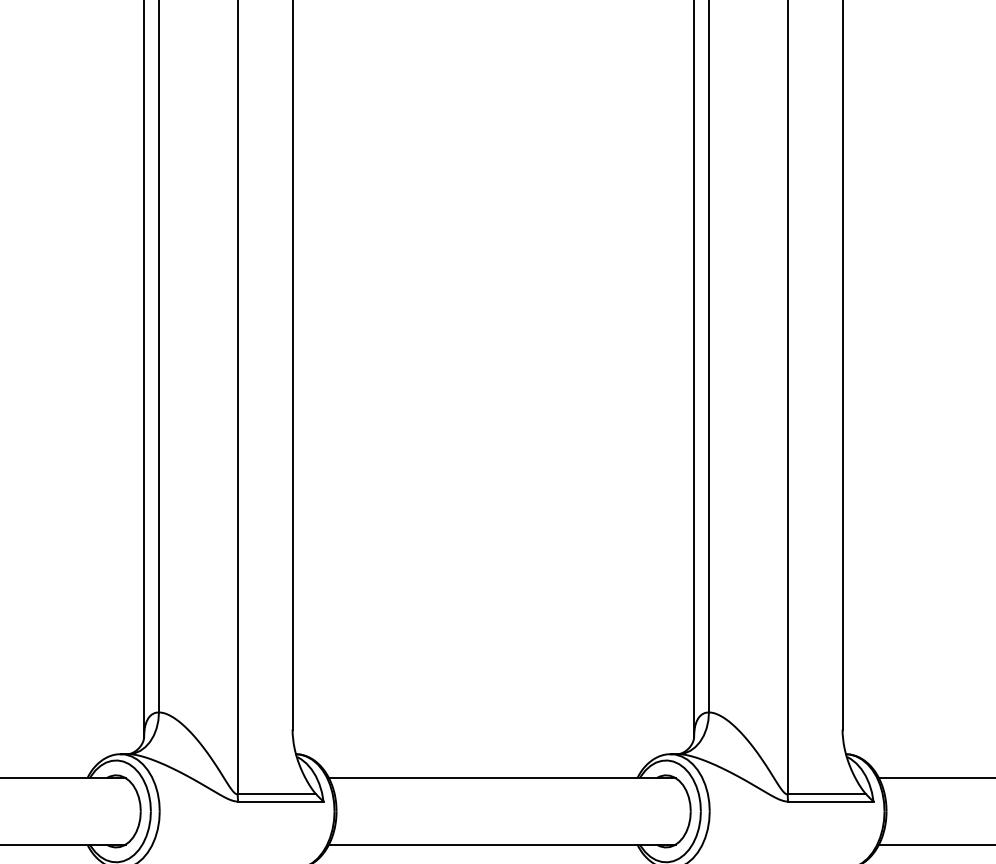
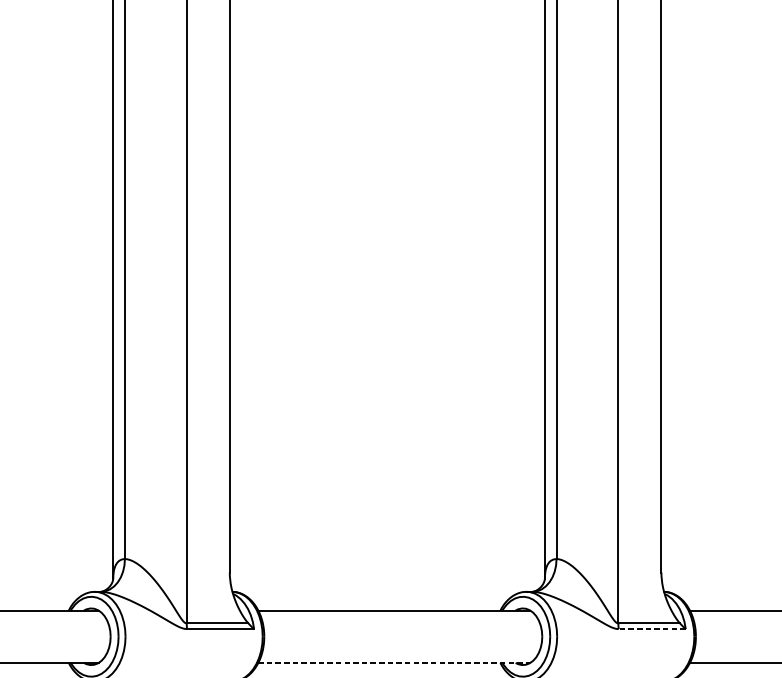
line: (830, 801) -> (651, 628), solid -> dashed
line: (502, 844) -> (394, 662), solid -> dashed

